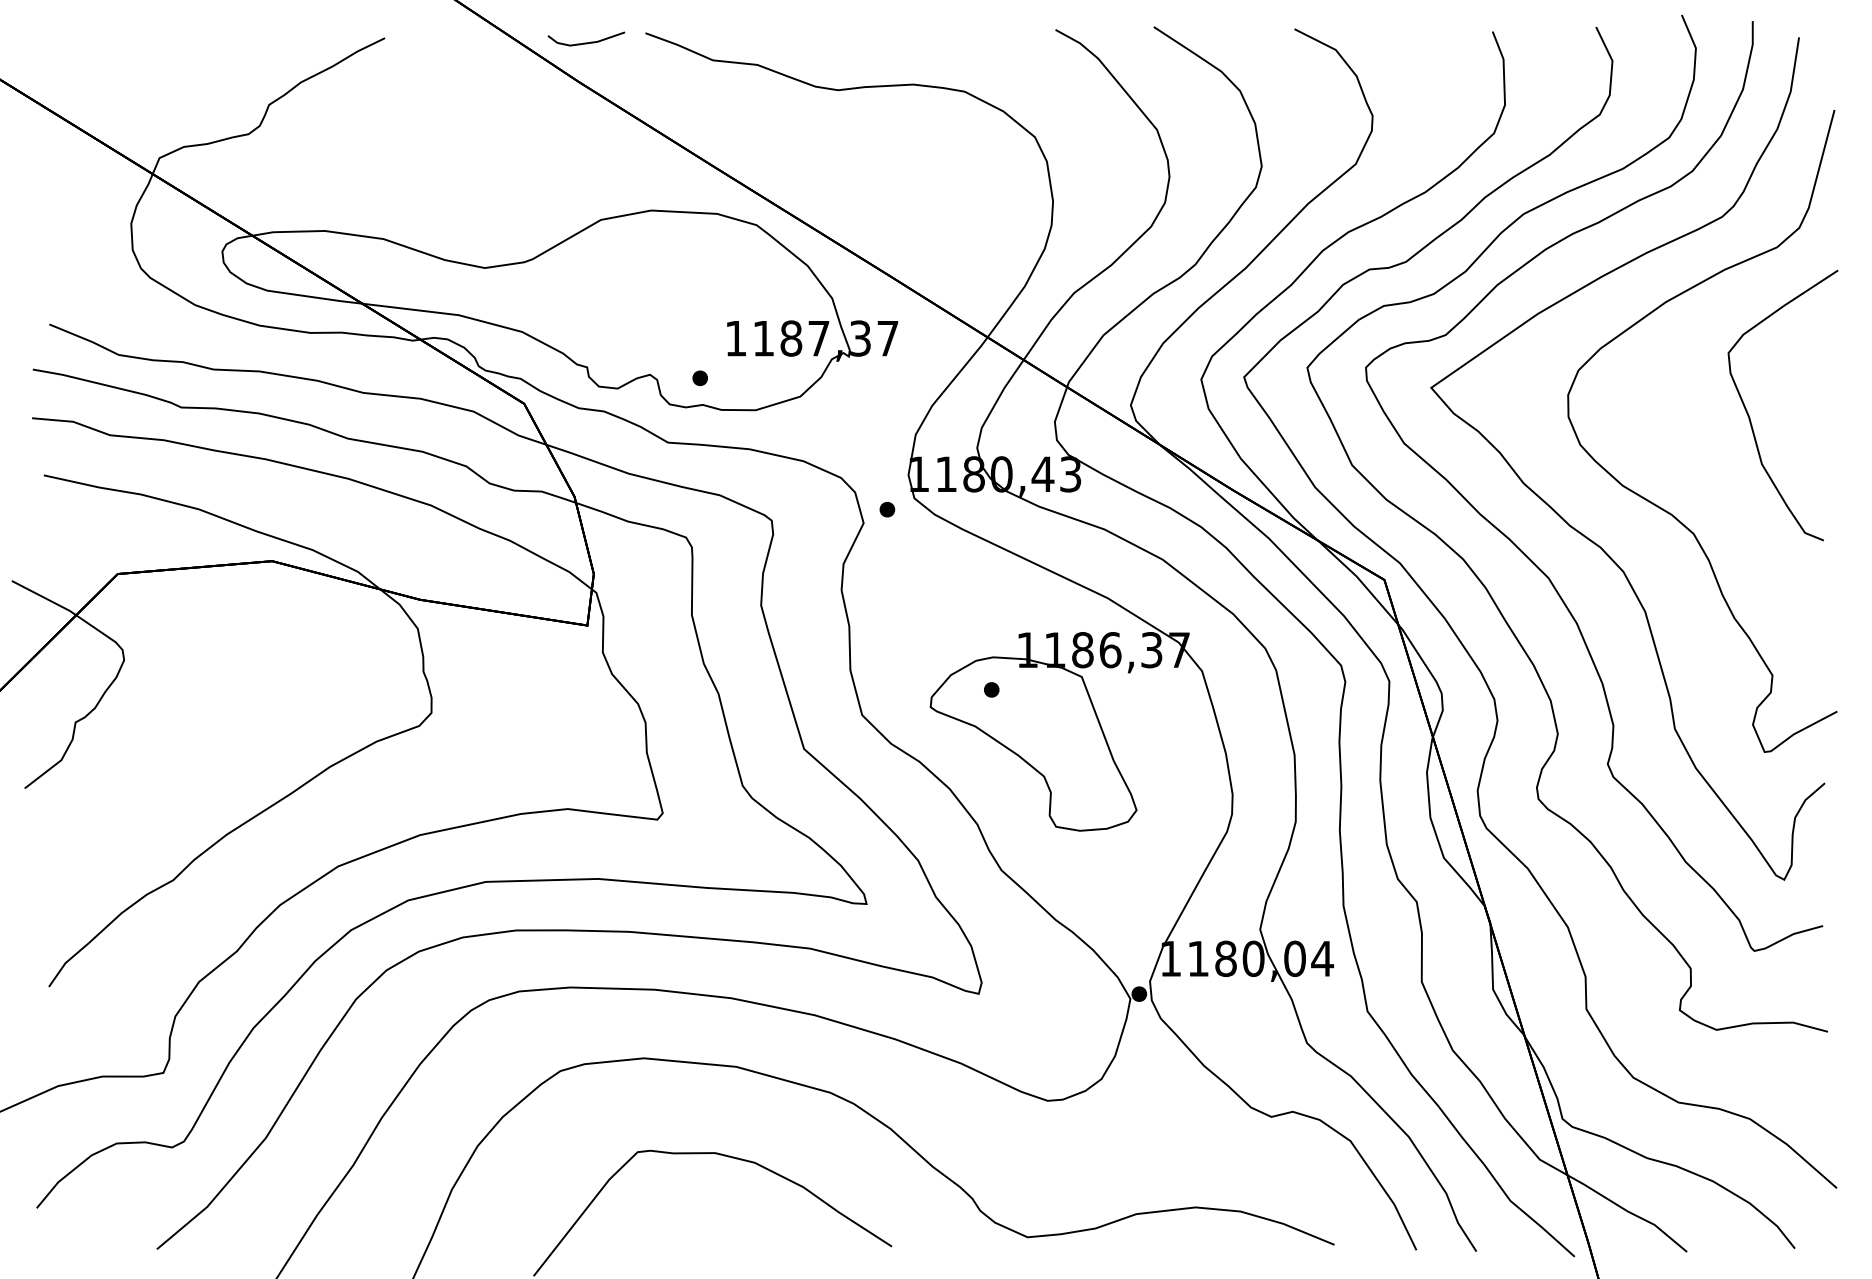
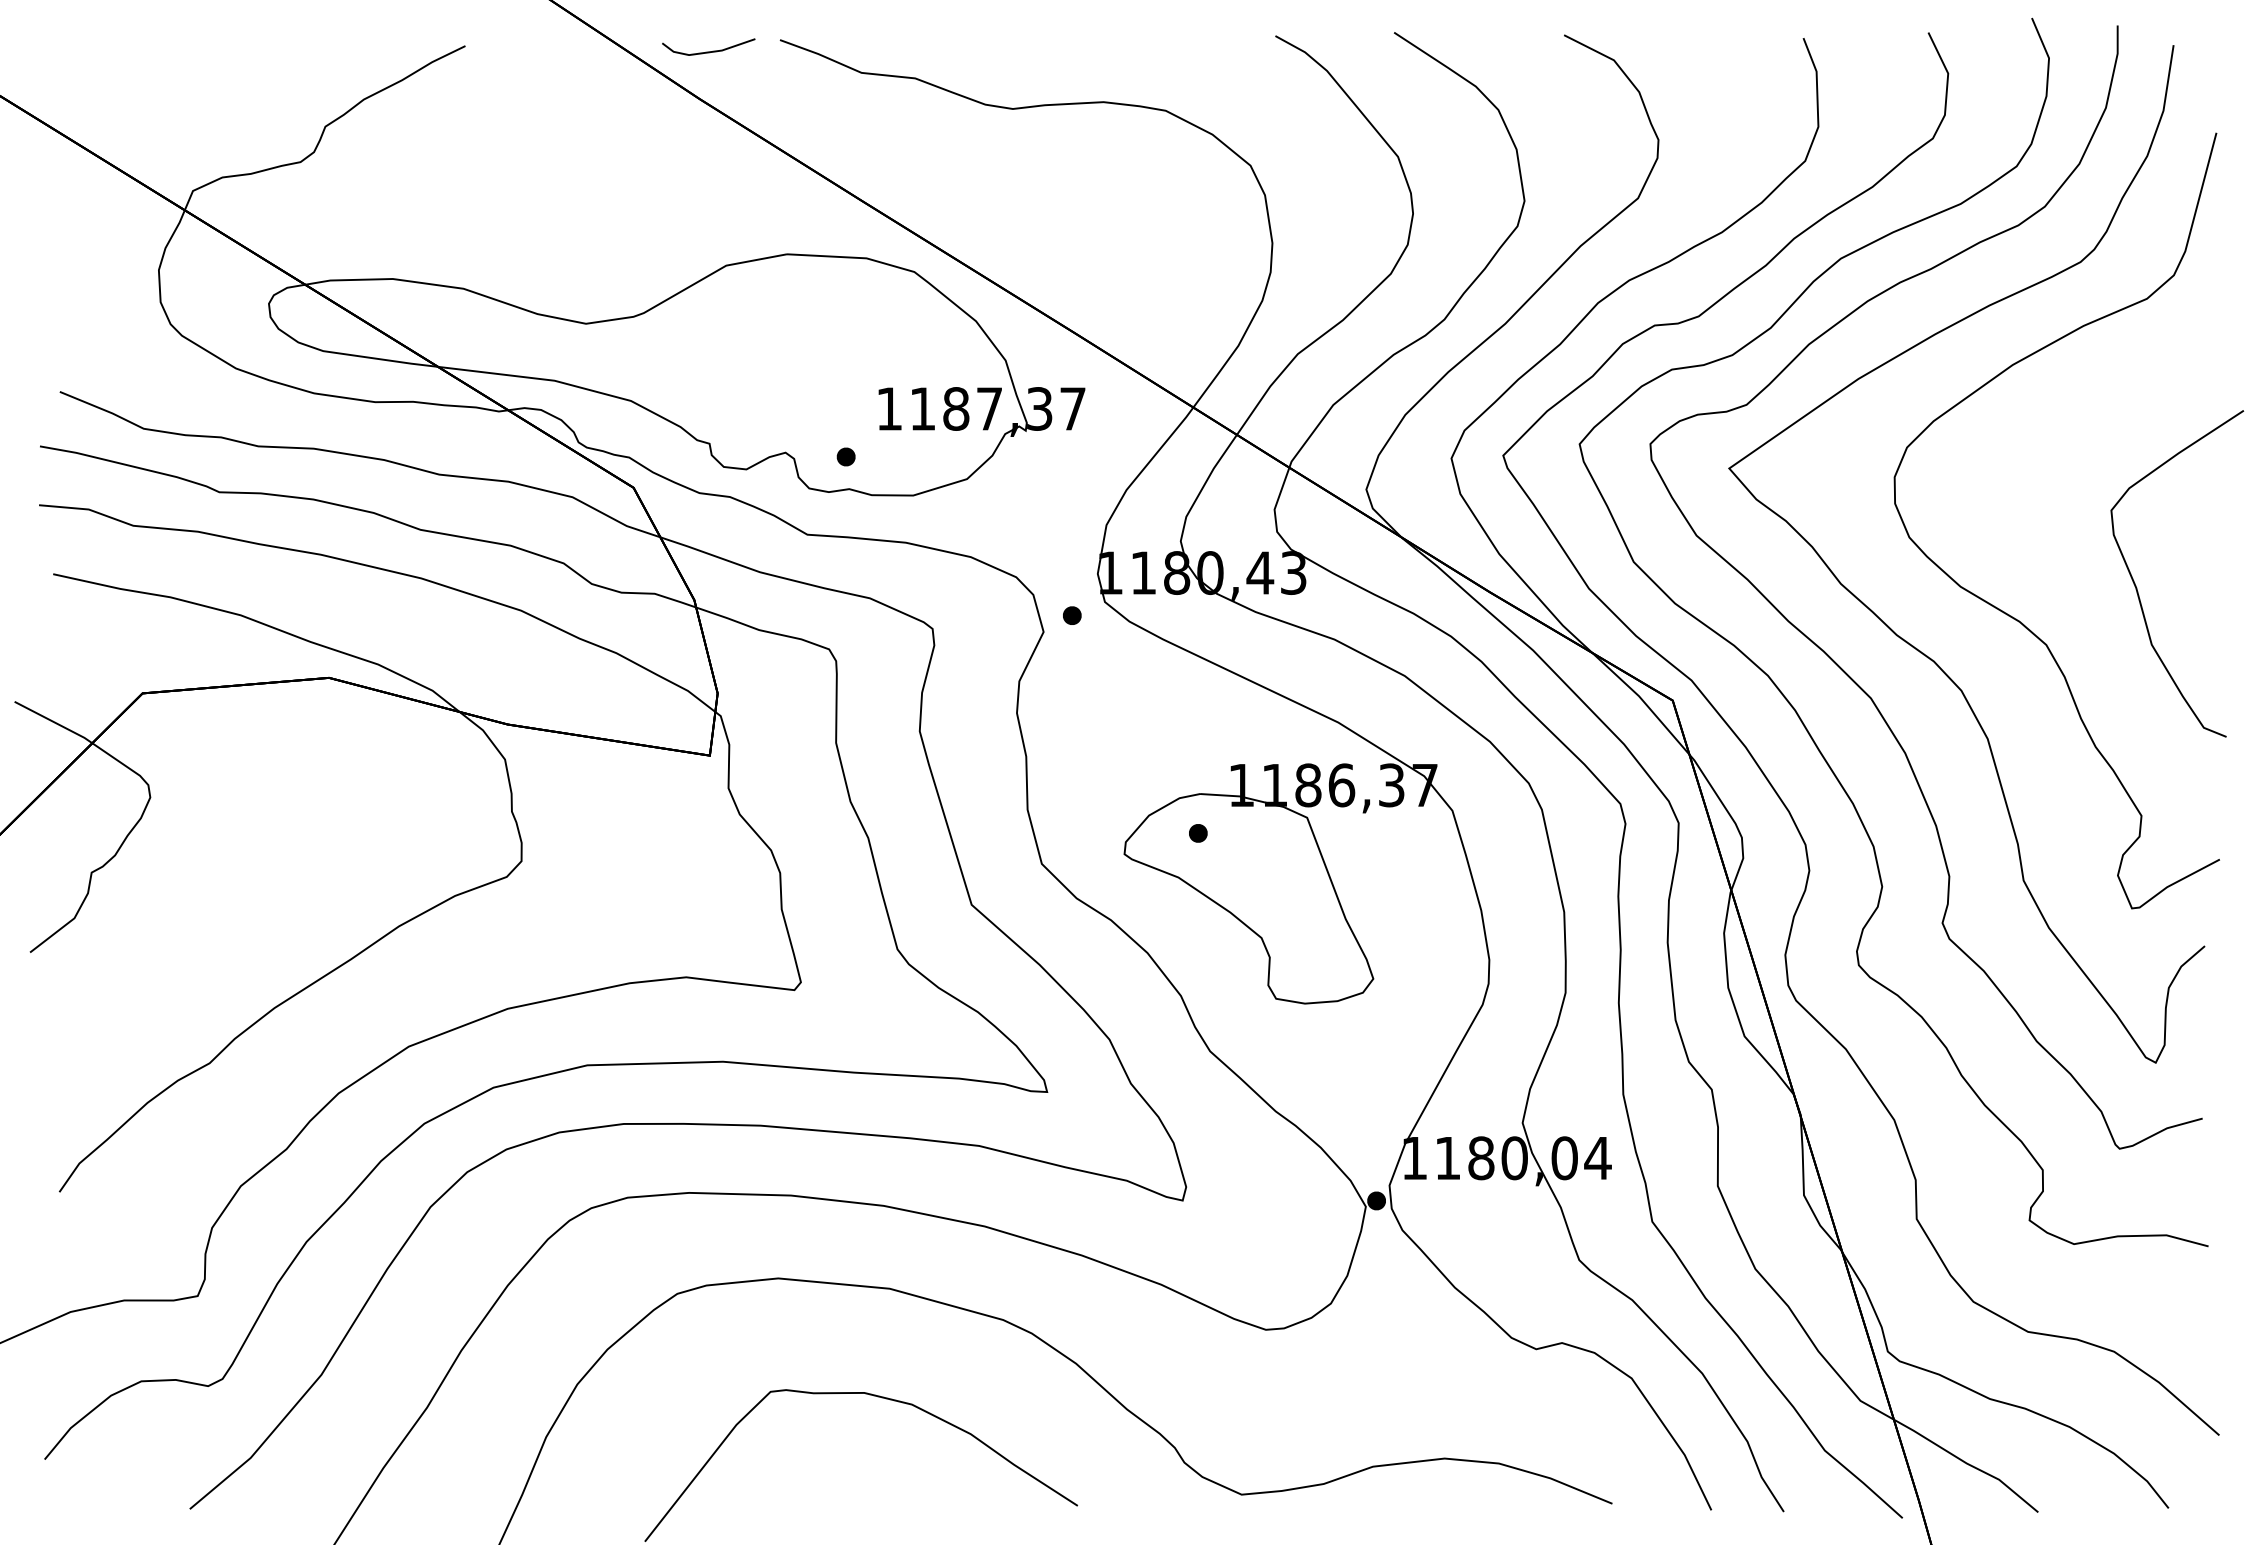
curve: (1749, 415) -> (2136, 585), moved

